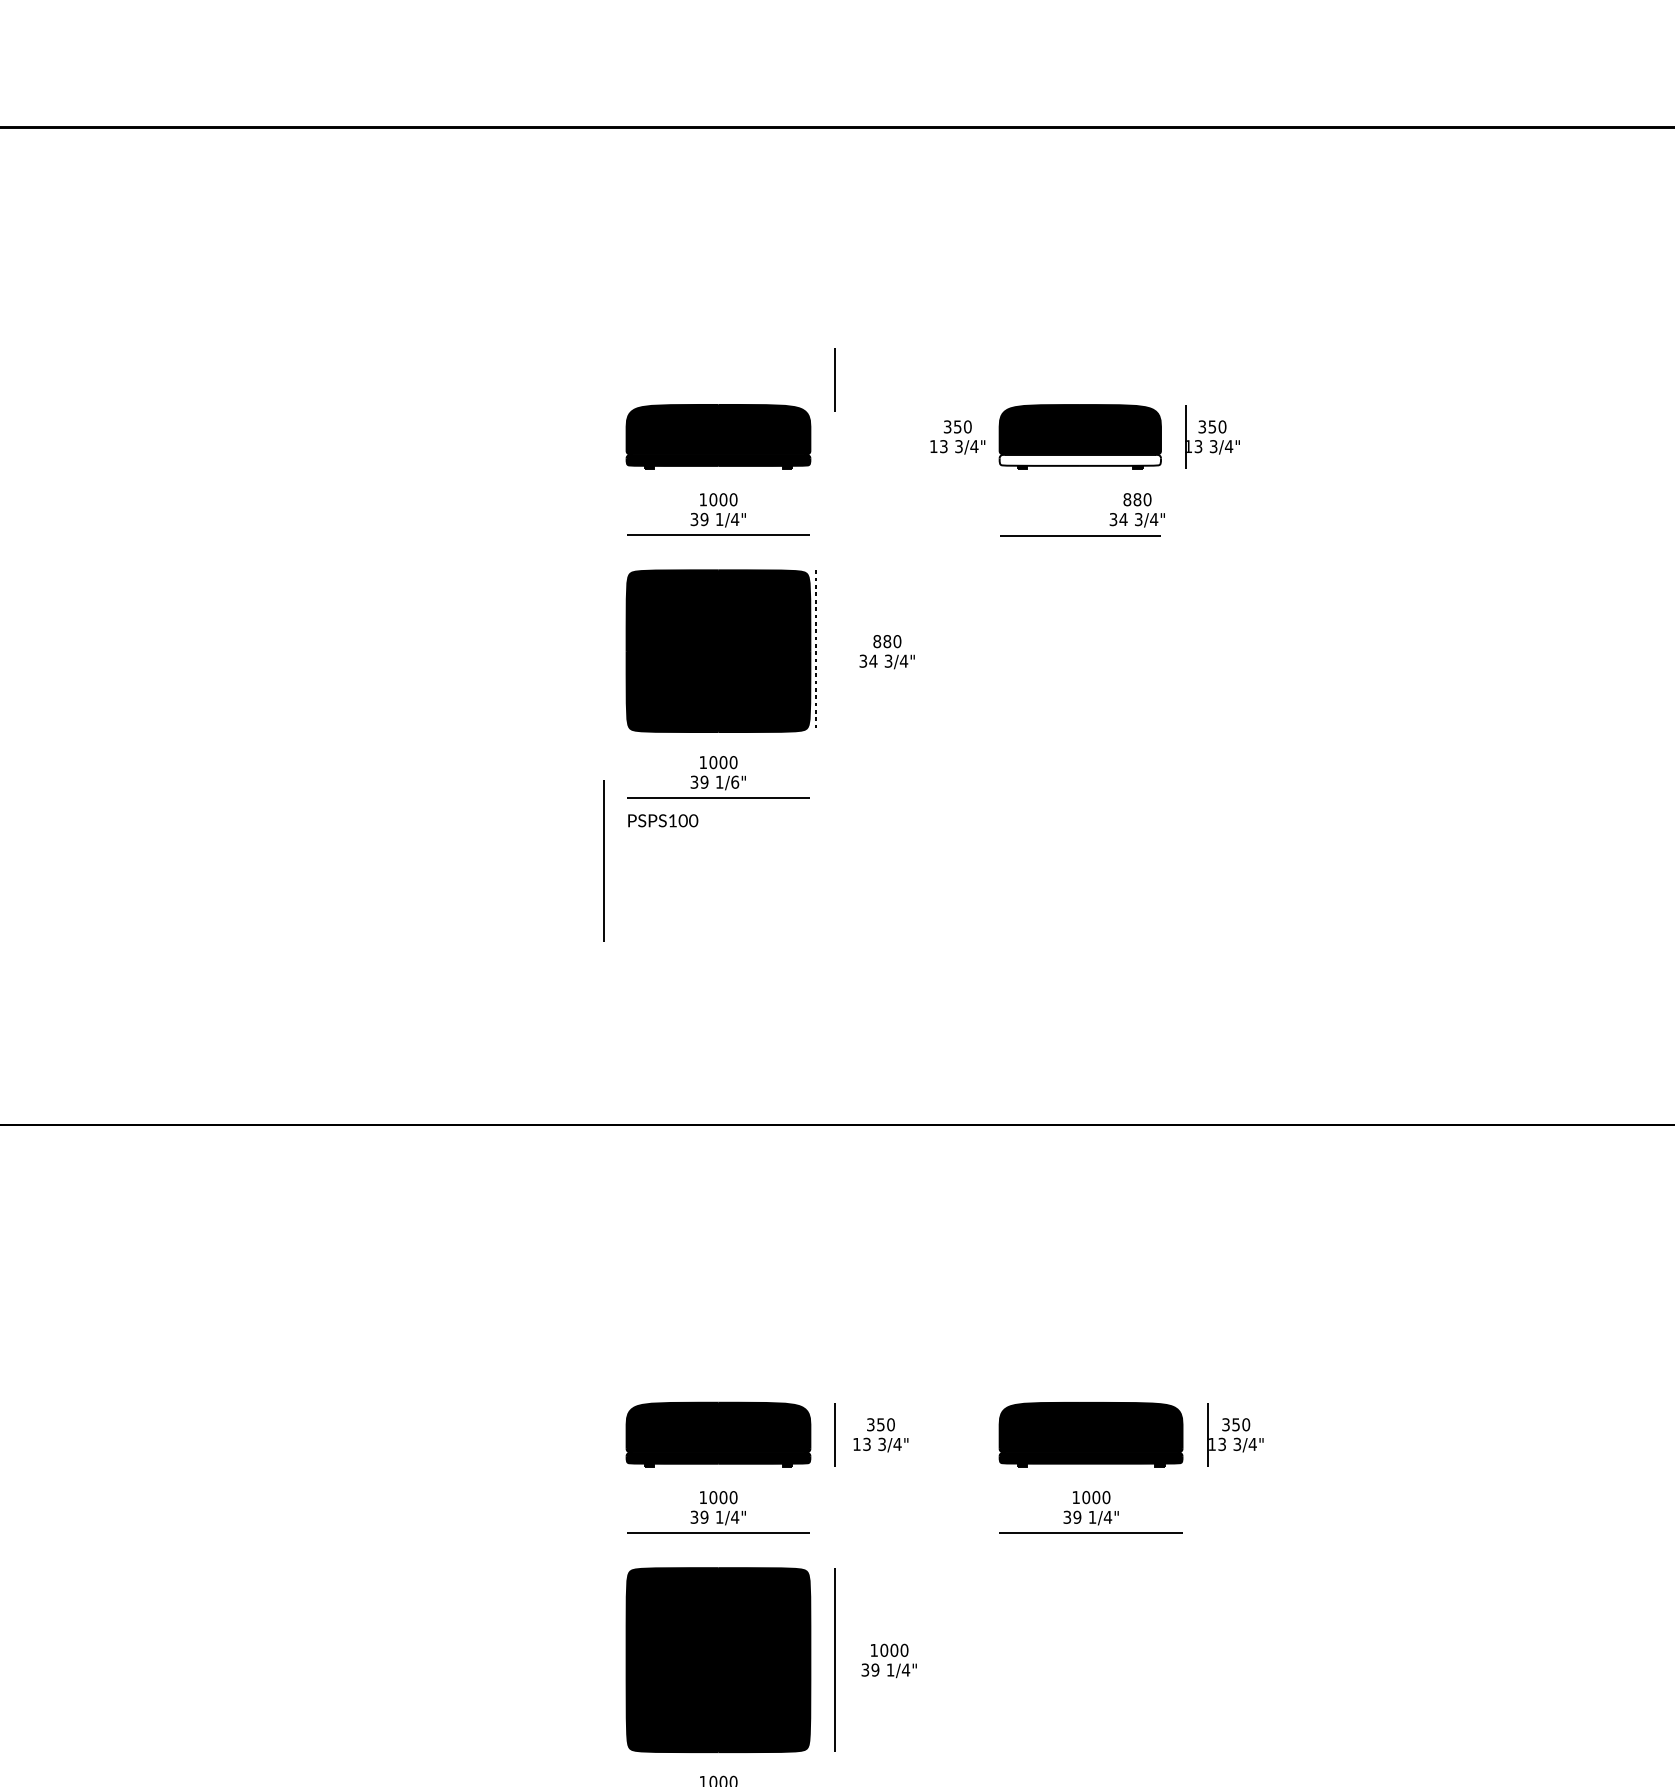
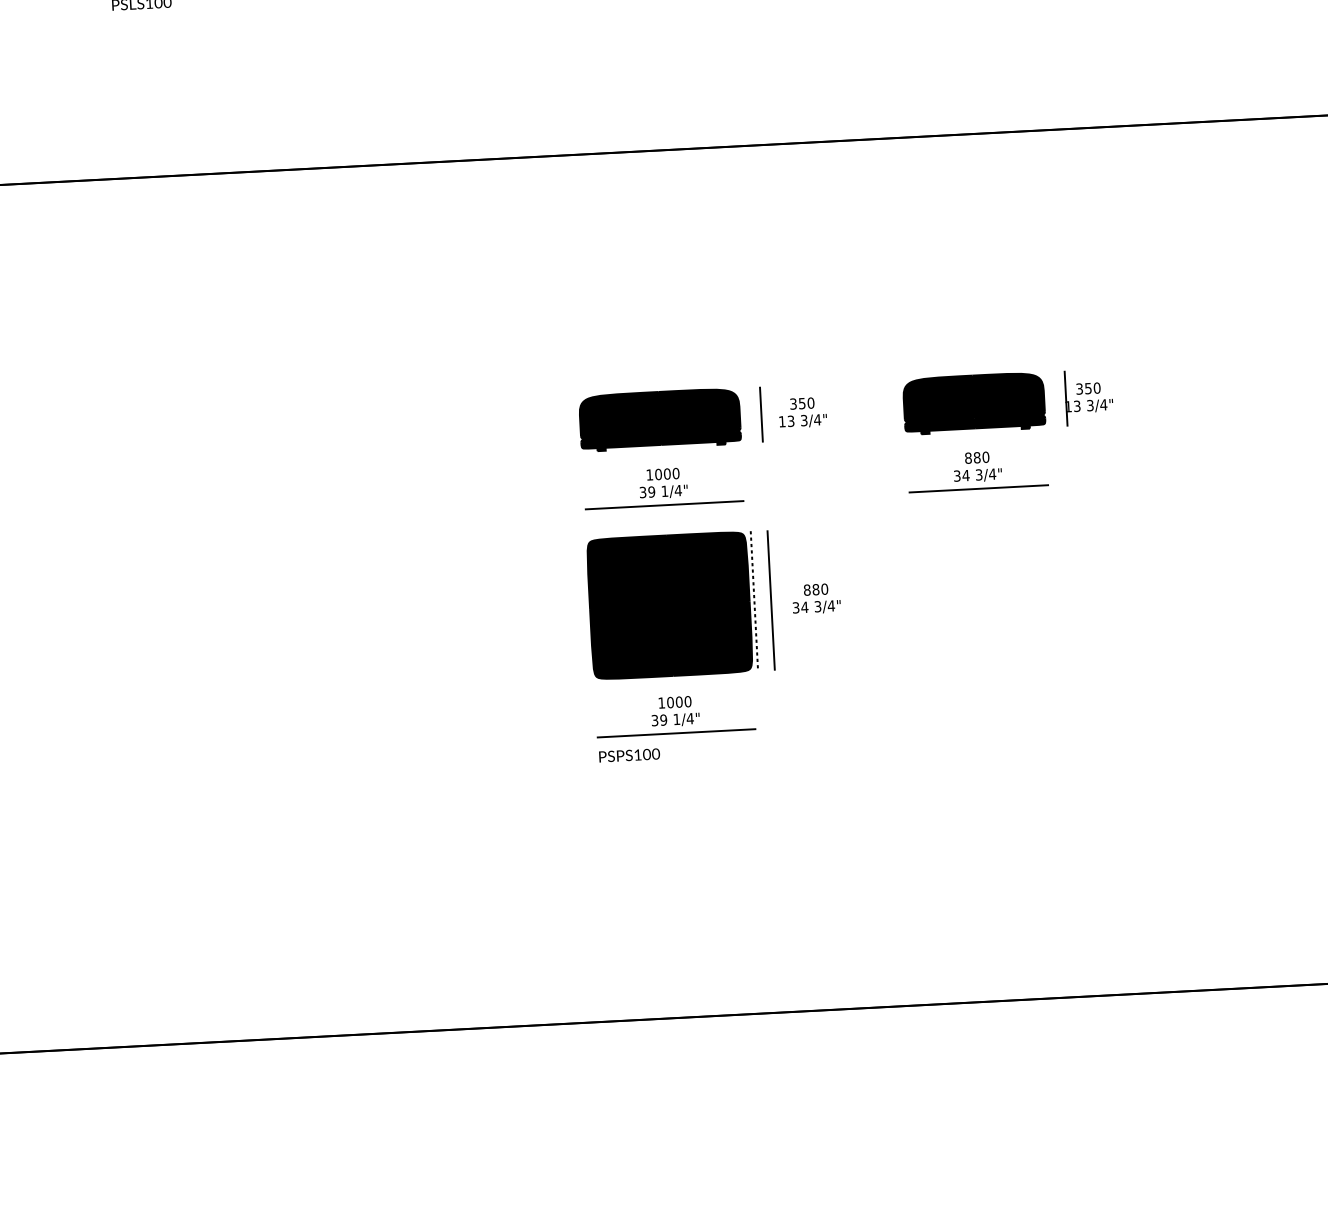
line: (834, 379) -> (760, 414), moved
text: (957, 437) -> (802, 412), moved
fill: (1080, 459) -> (975, 422), added
text: (1136, 510) -> (976, 467), moved
text: (735, 781) -> (690, 718), 1/6" -> 1/4"
line: (603, 860) -> (770, 599), moved

